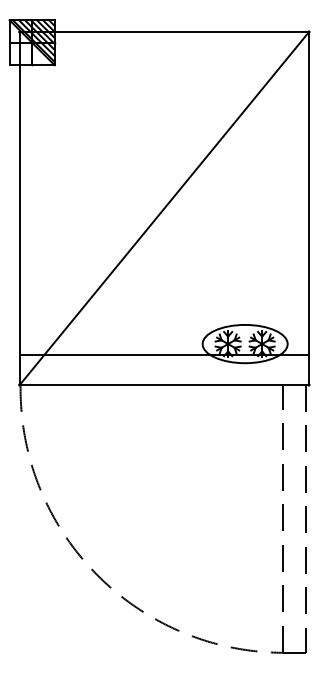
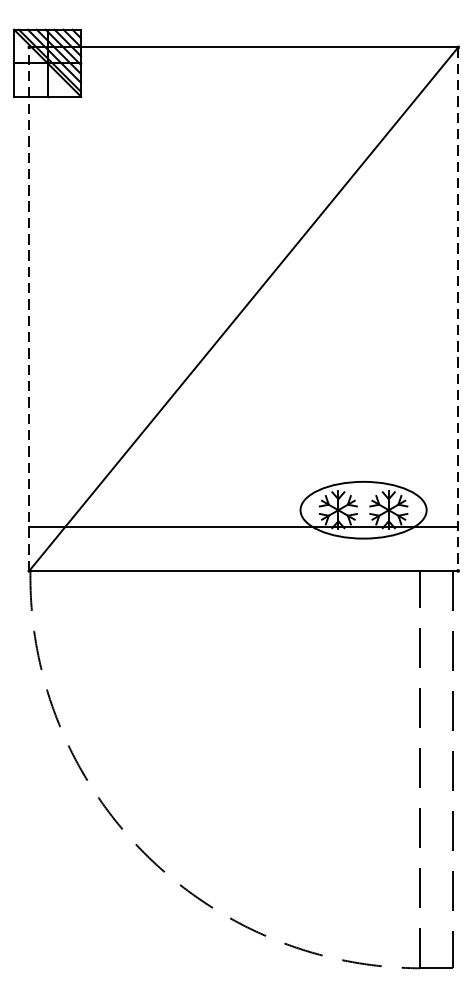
line: (19, 208) -> (28, 309), solid -> dashed
line: (308, 209) -> (457, 310), solid -> dashed

